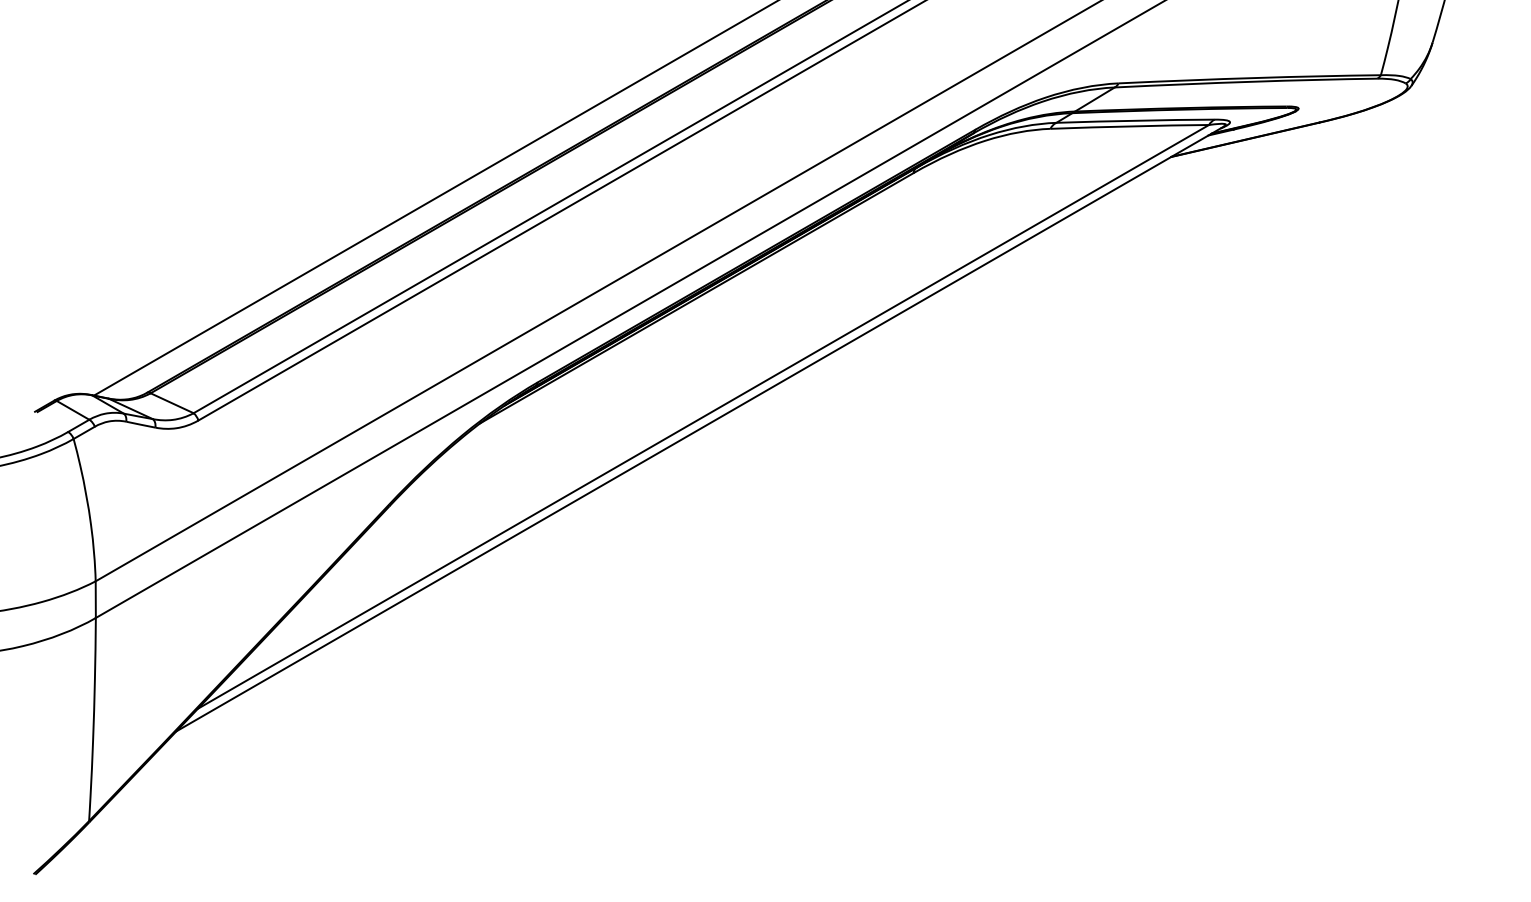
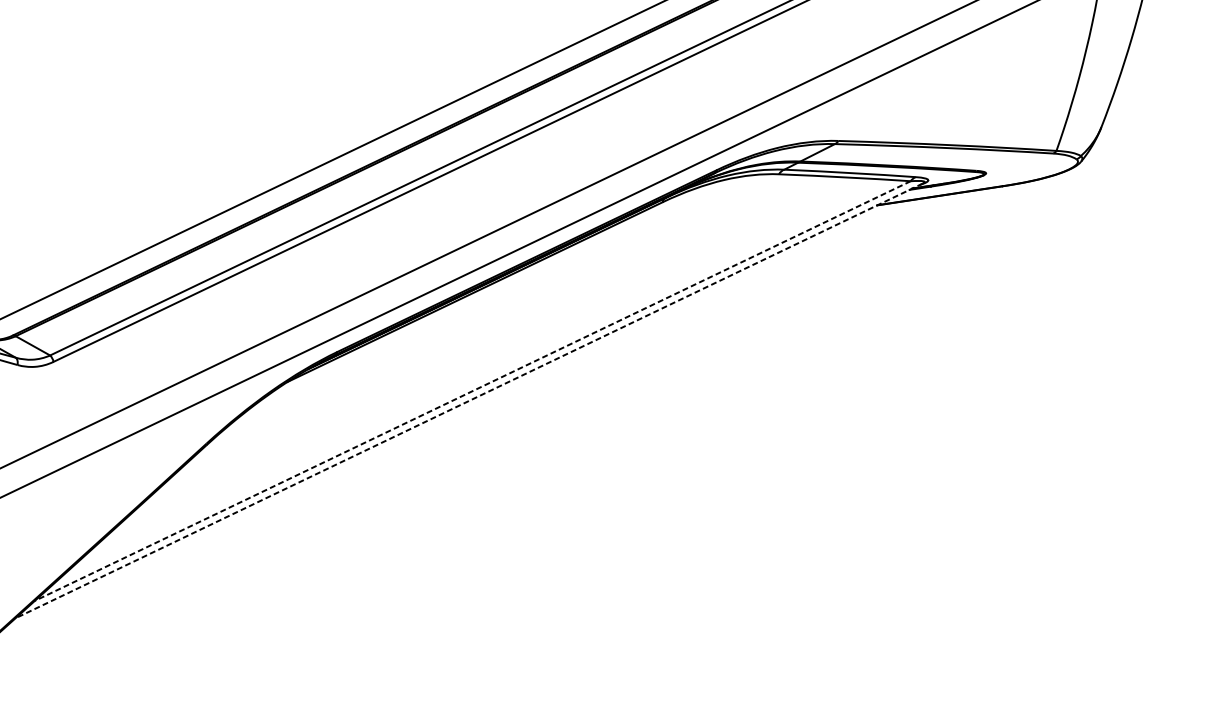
line: (703, 416) -> (472, 390), solid -> dashed
line: (700, 429) -> (469, 401), solid -> dashed

